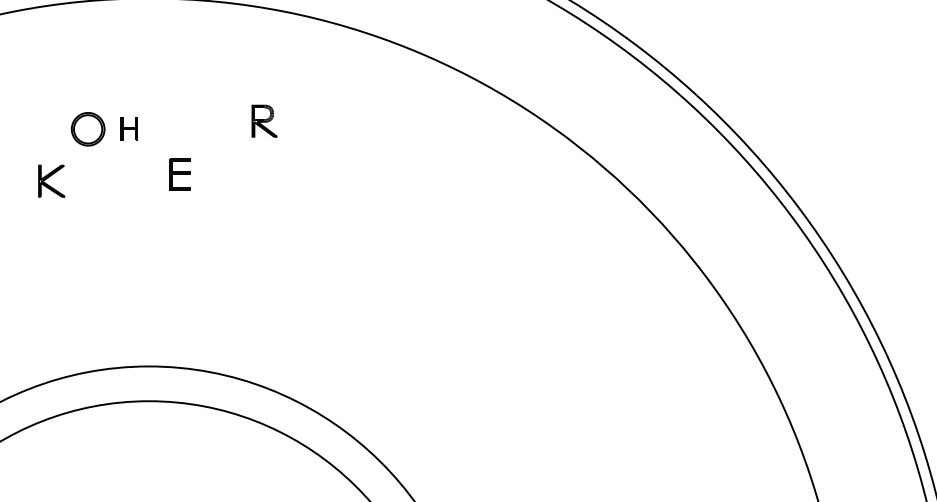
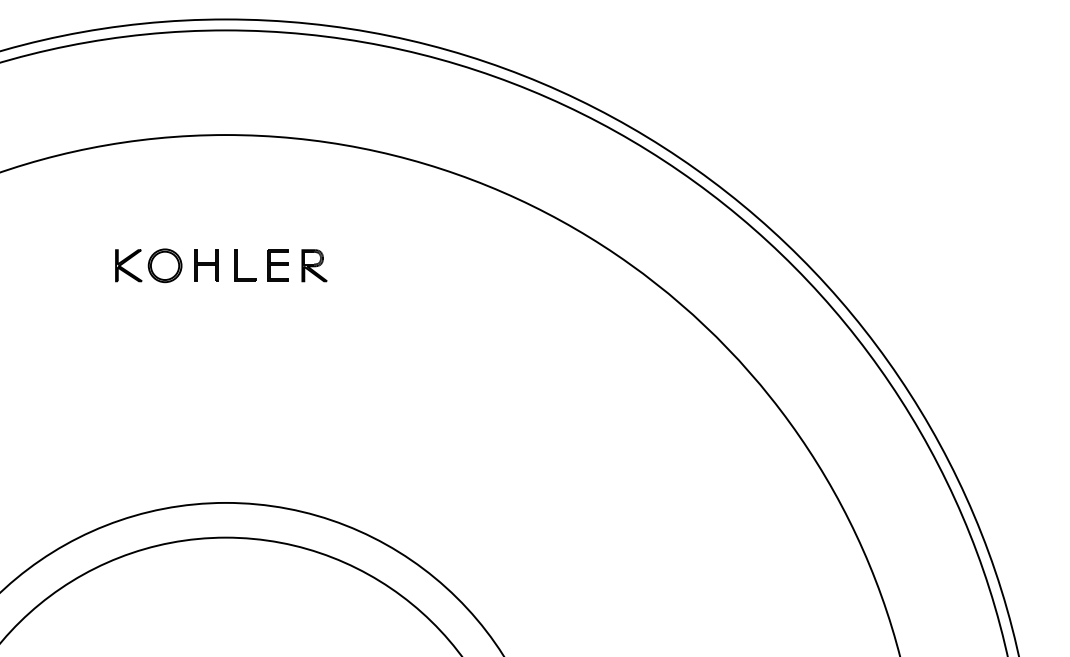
part: (264, 120) -> (314, 265), moved
part: (129, 128) -> (206, 265), size x1.43
part: (160, 128) -> (237, 265), added
curve: (179, 173) -> (277, 265), moved
part: (51, 180) -> (128, 265), moved

